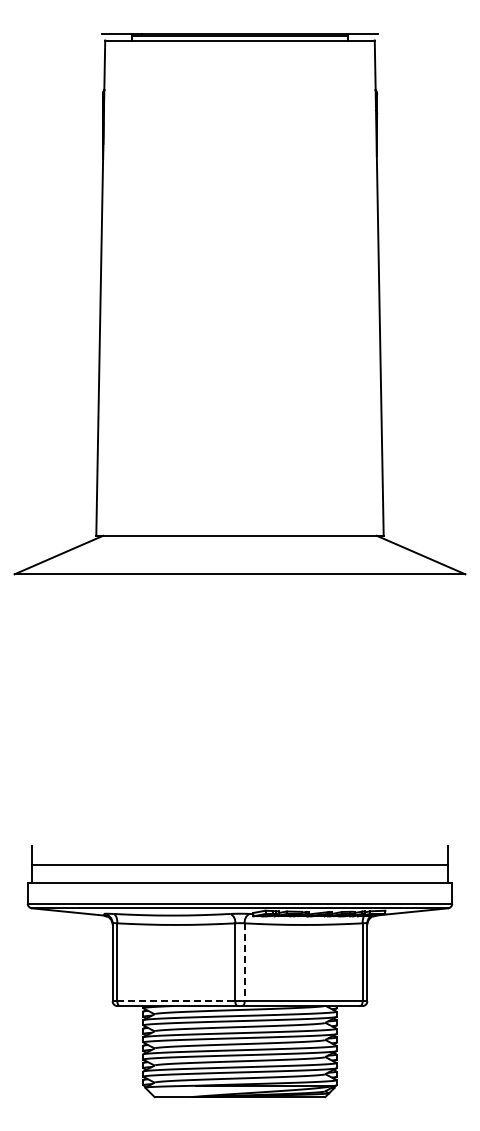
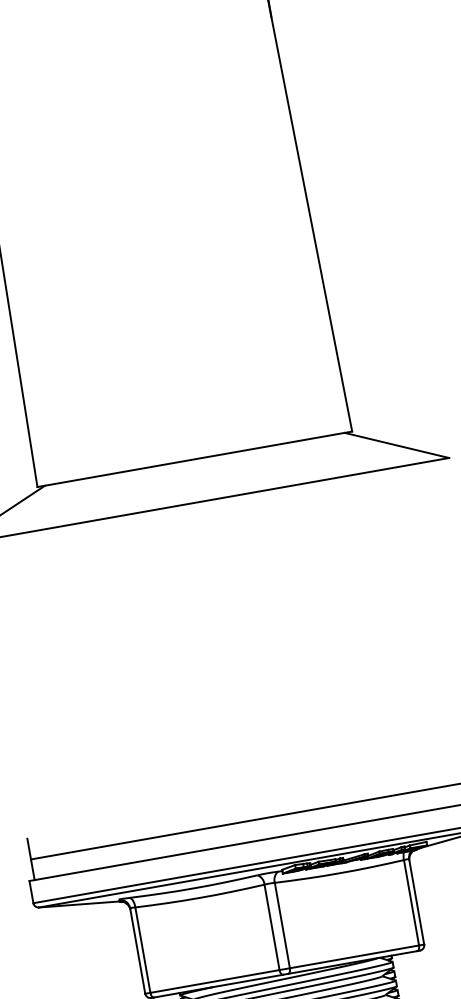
line: (244, 962) -> (282, 925), dashed -> solid
line: (176, 1001) -> (215, 981), dashed -> solid

